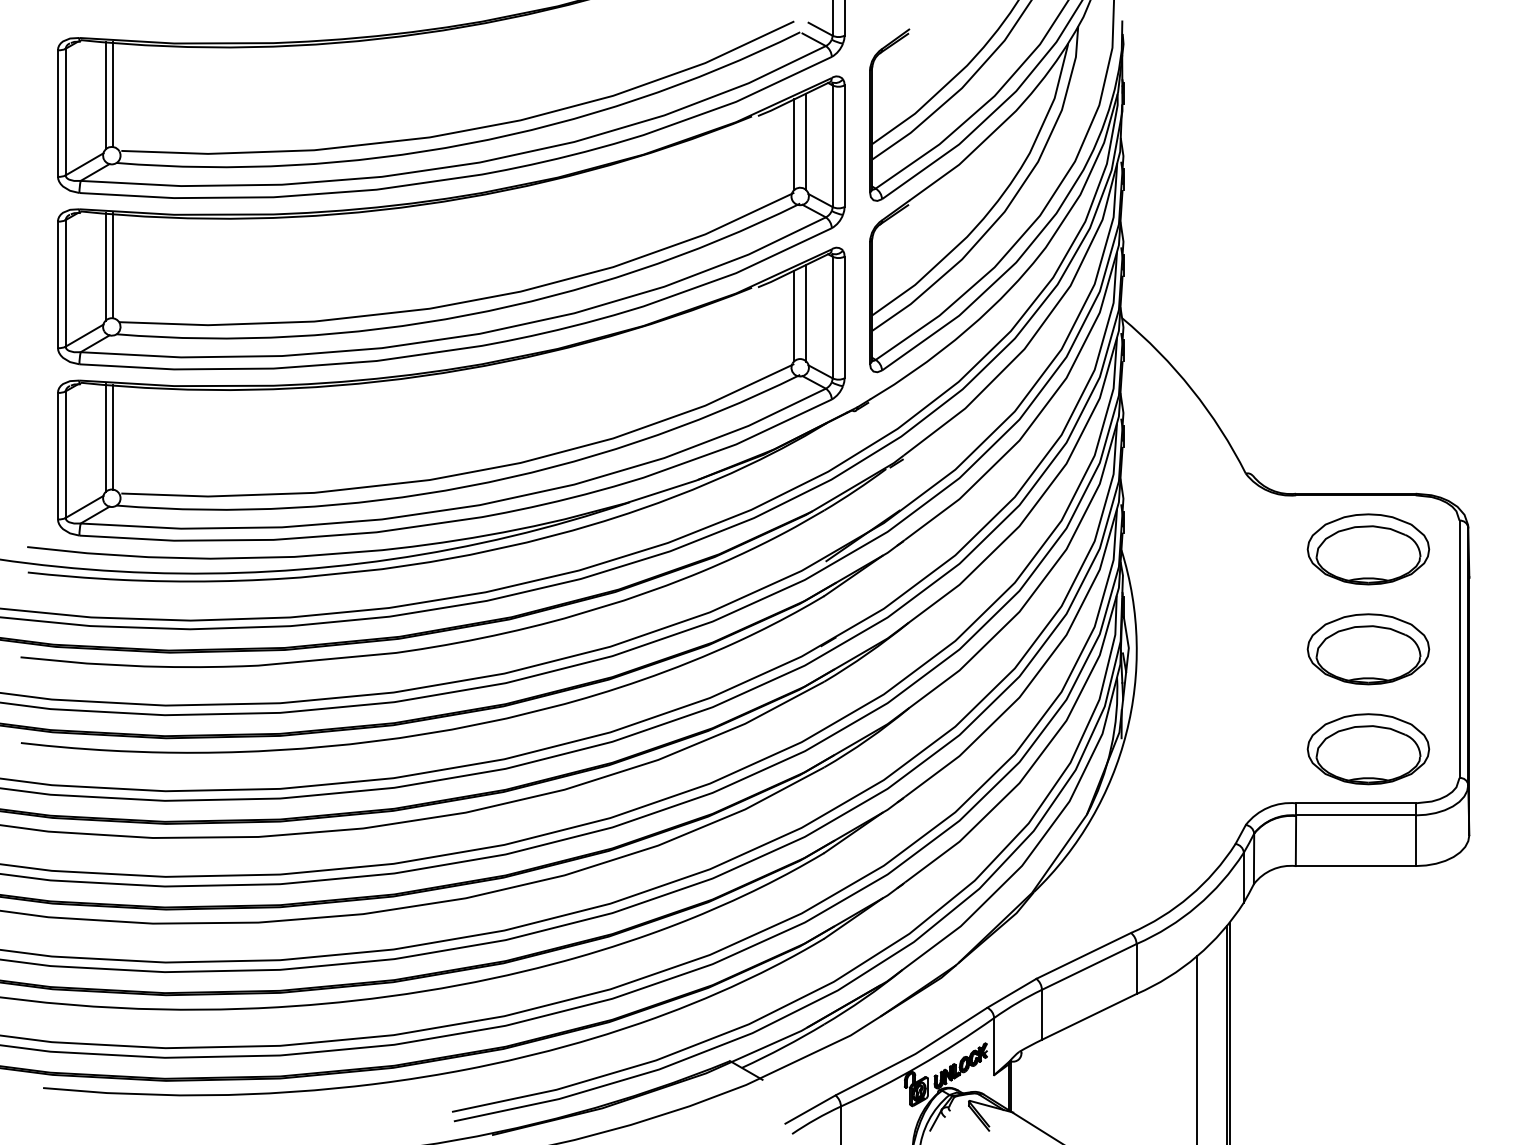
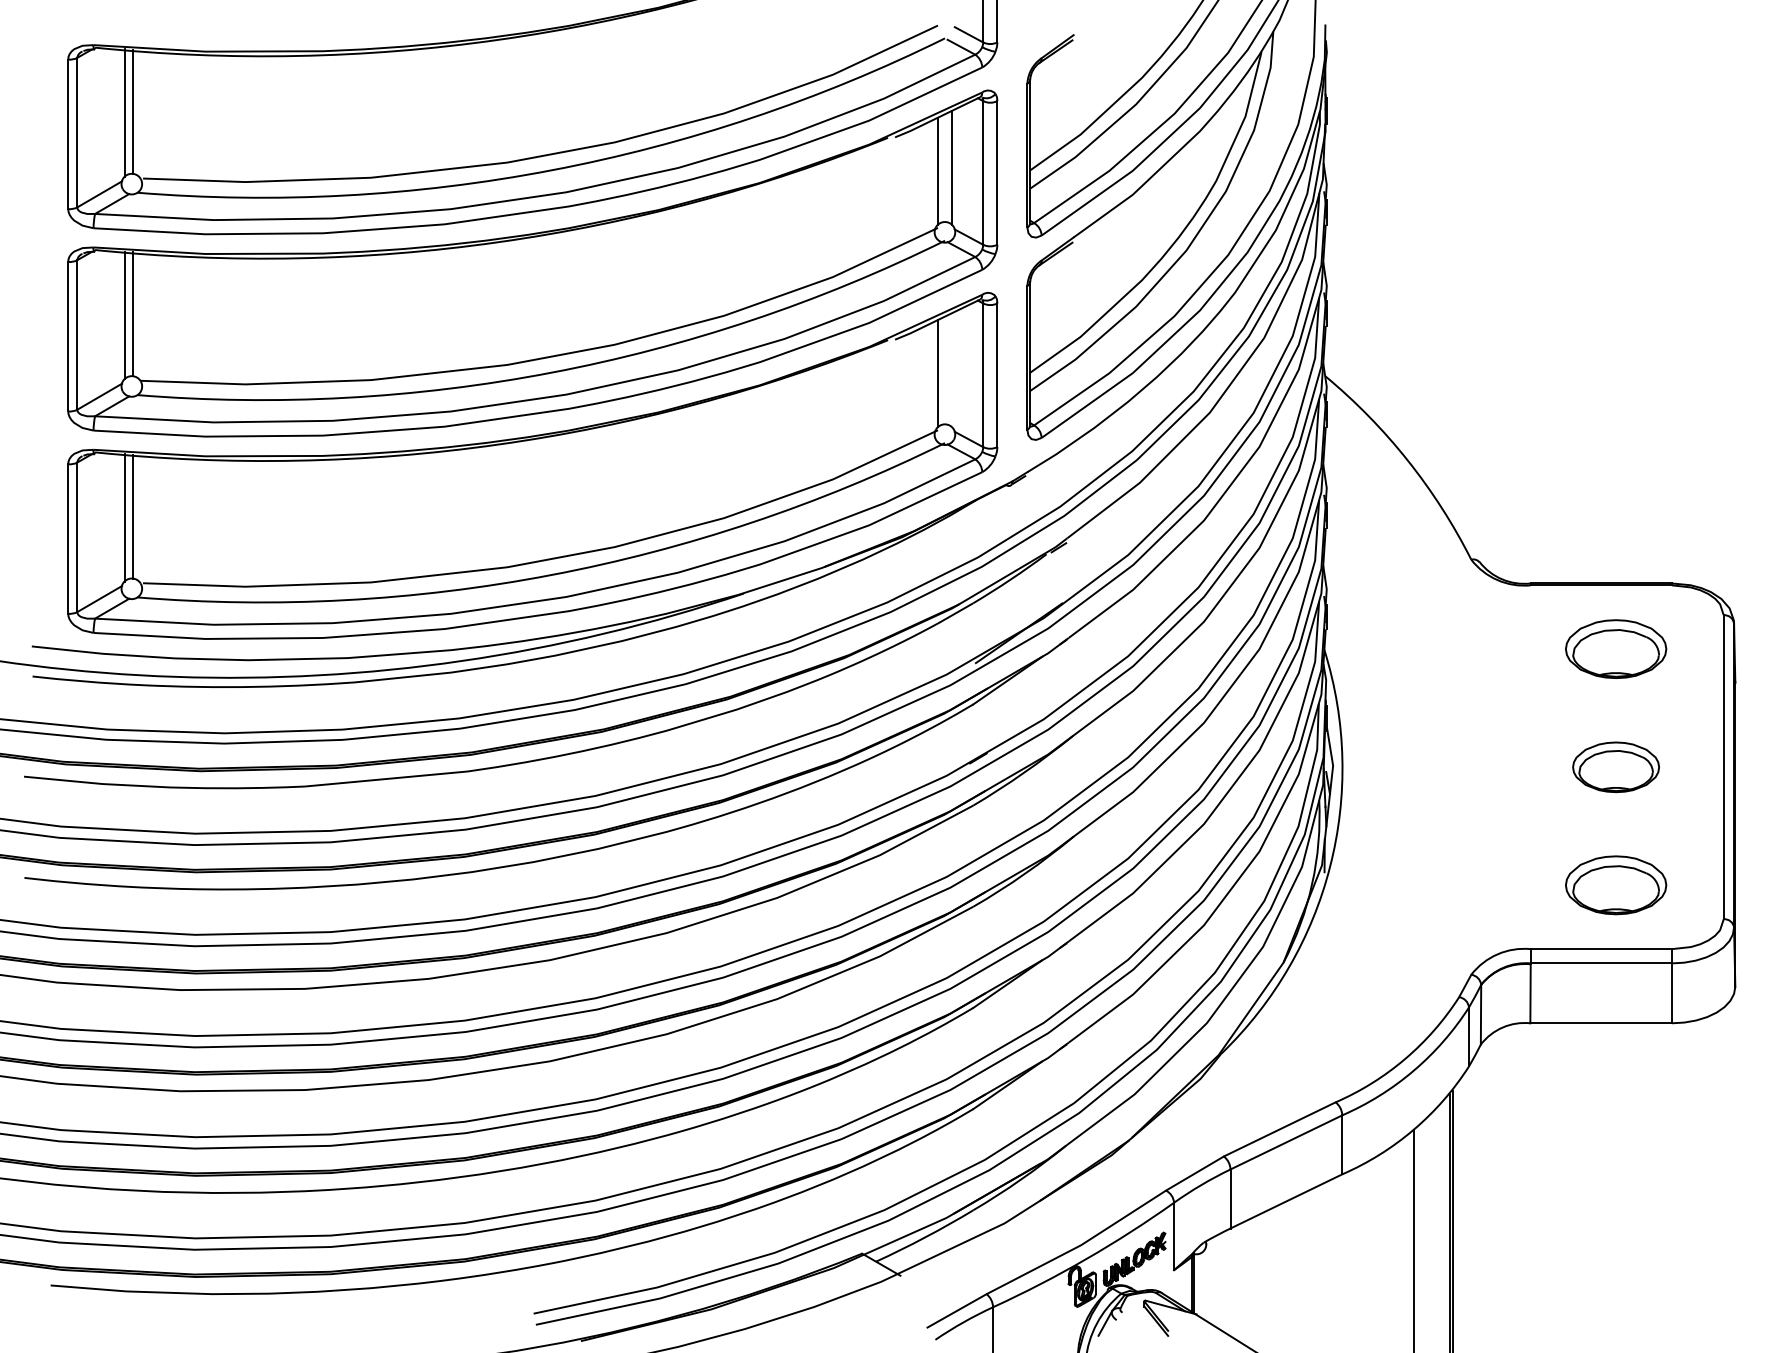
line: (805, 313) -> (951, 370), removed
part: (1367, 548) -> (1615, 648), size x0.7
part: (1367, 649) -> (1615, 767), size x0.6
part: (1367, 749) -> (1615, 885), size x0.7

